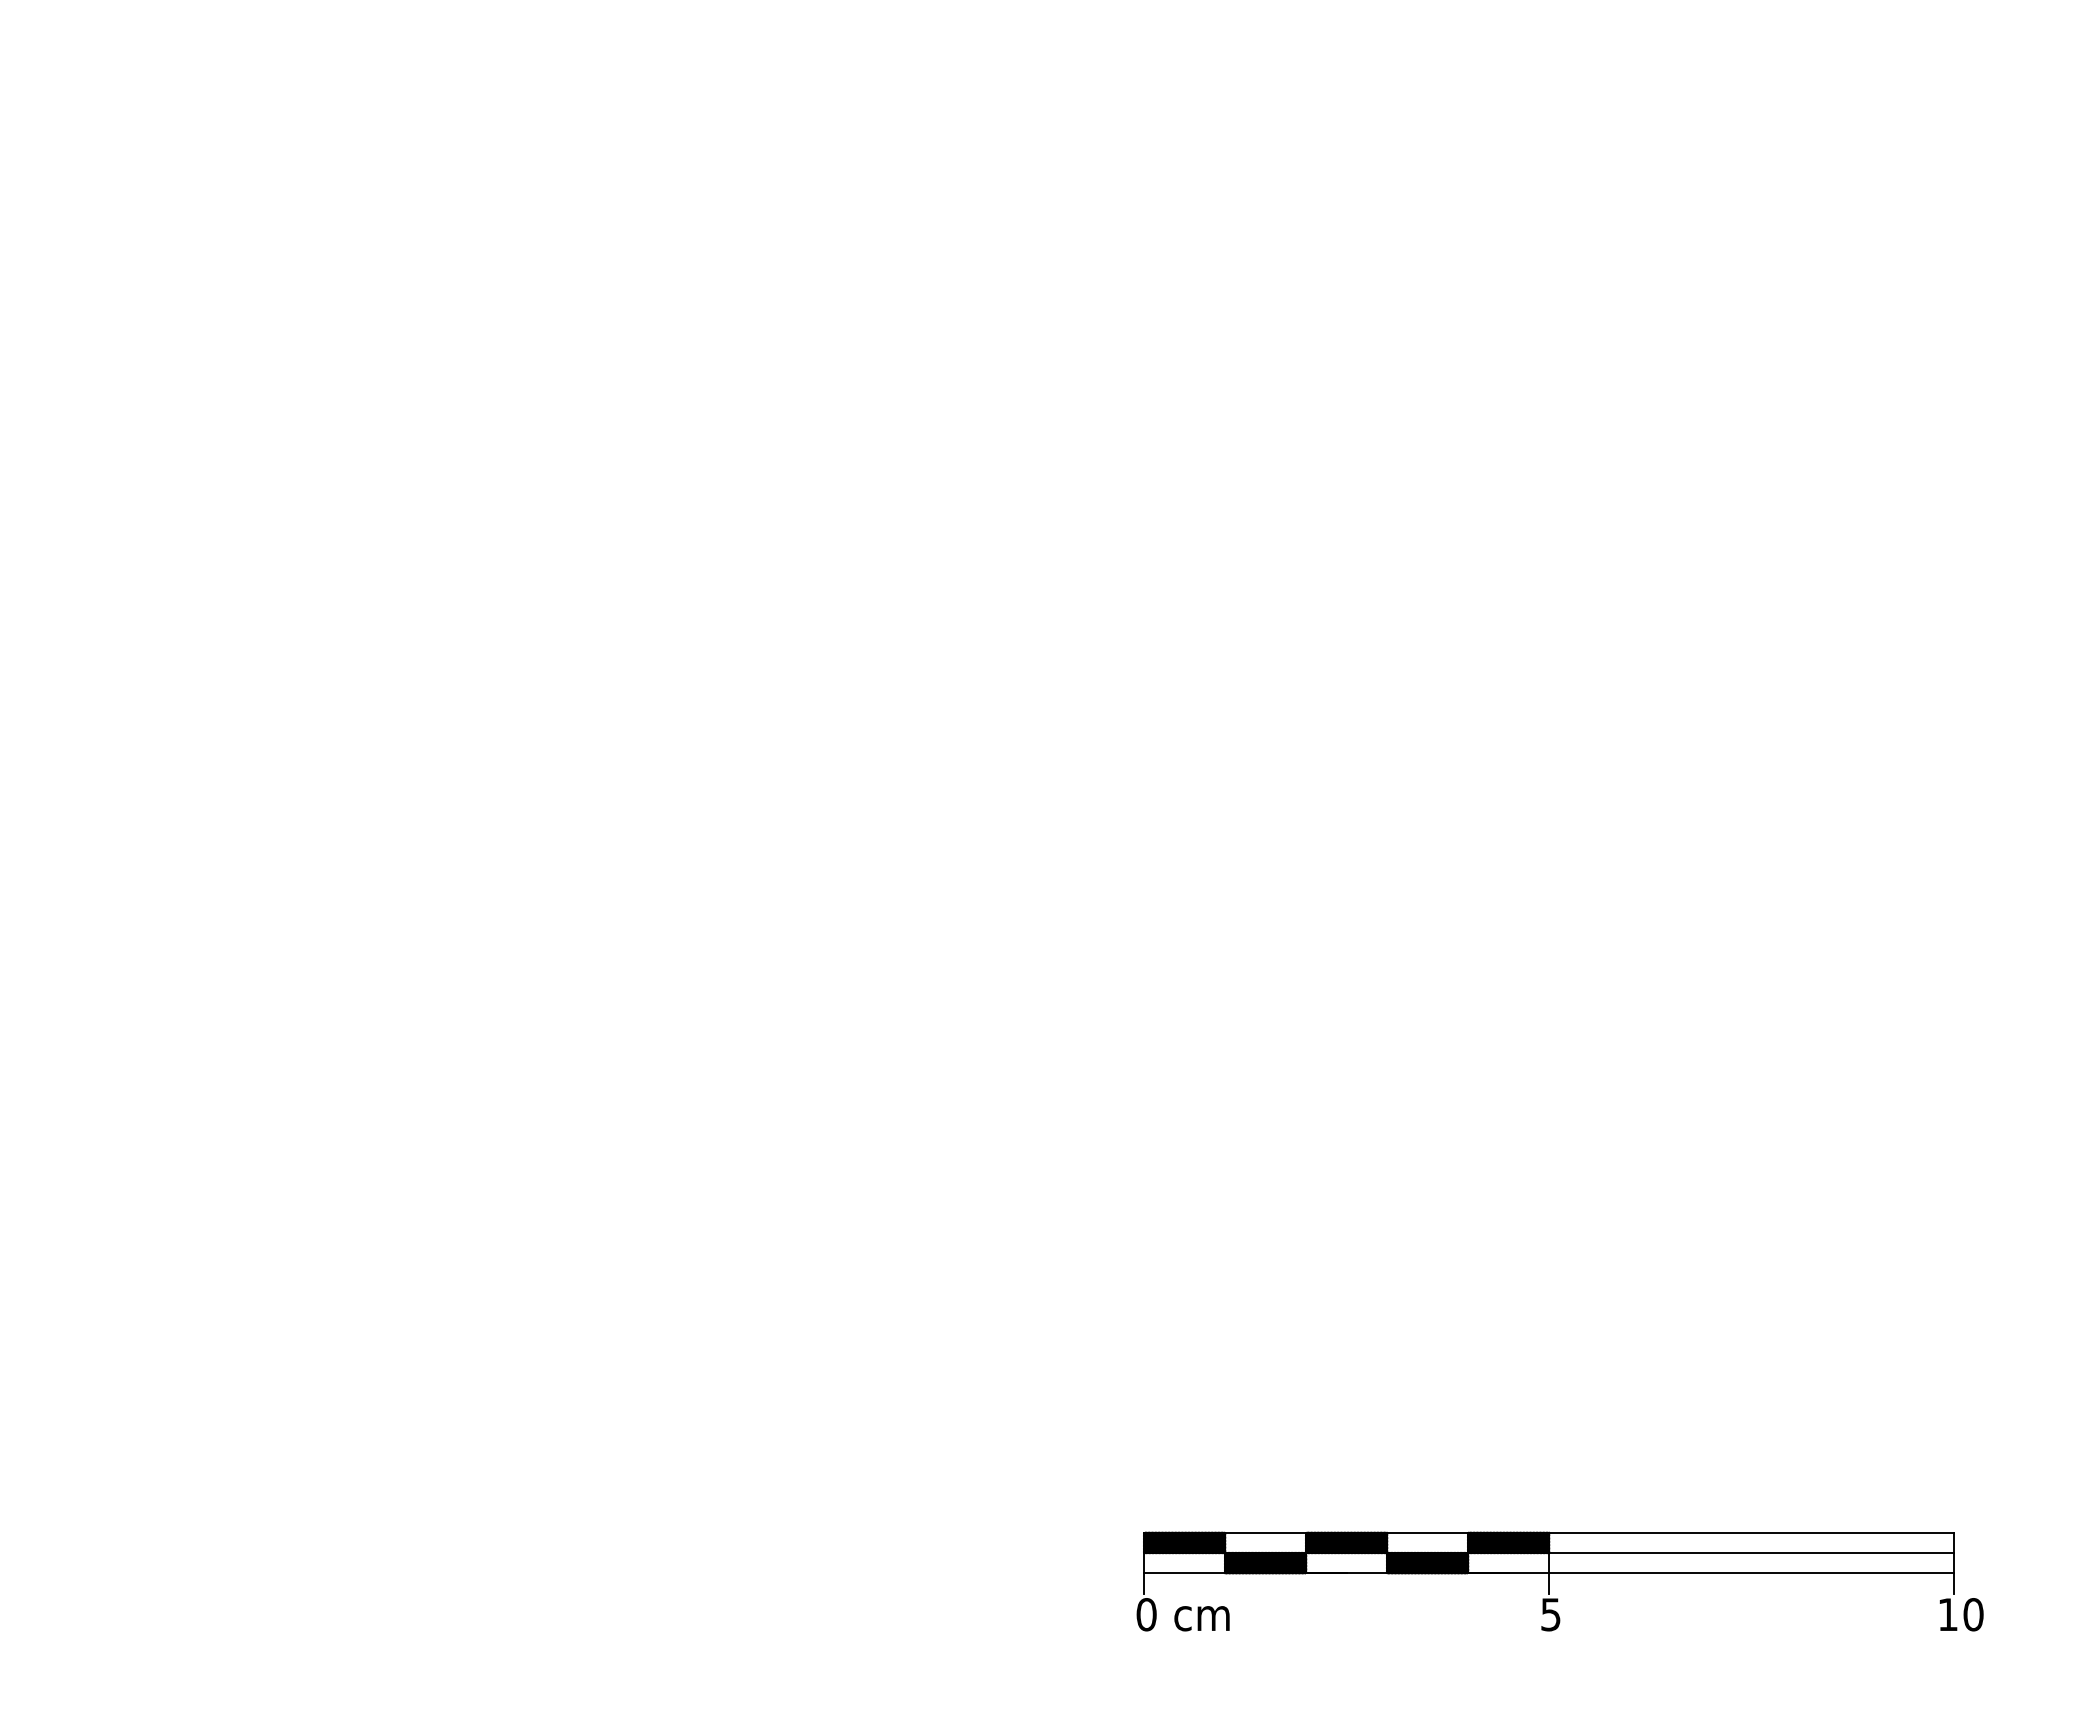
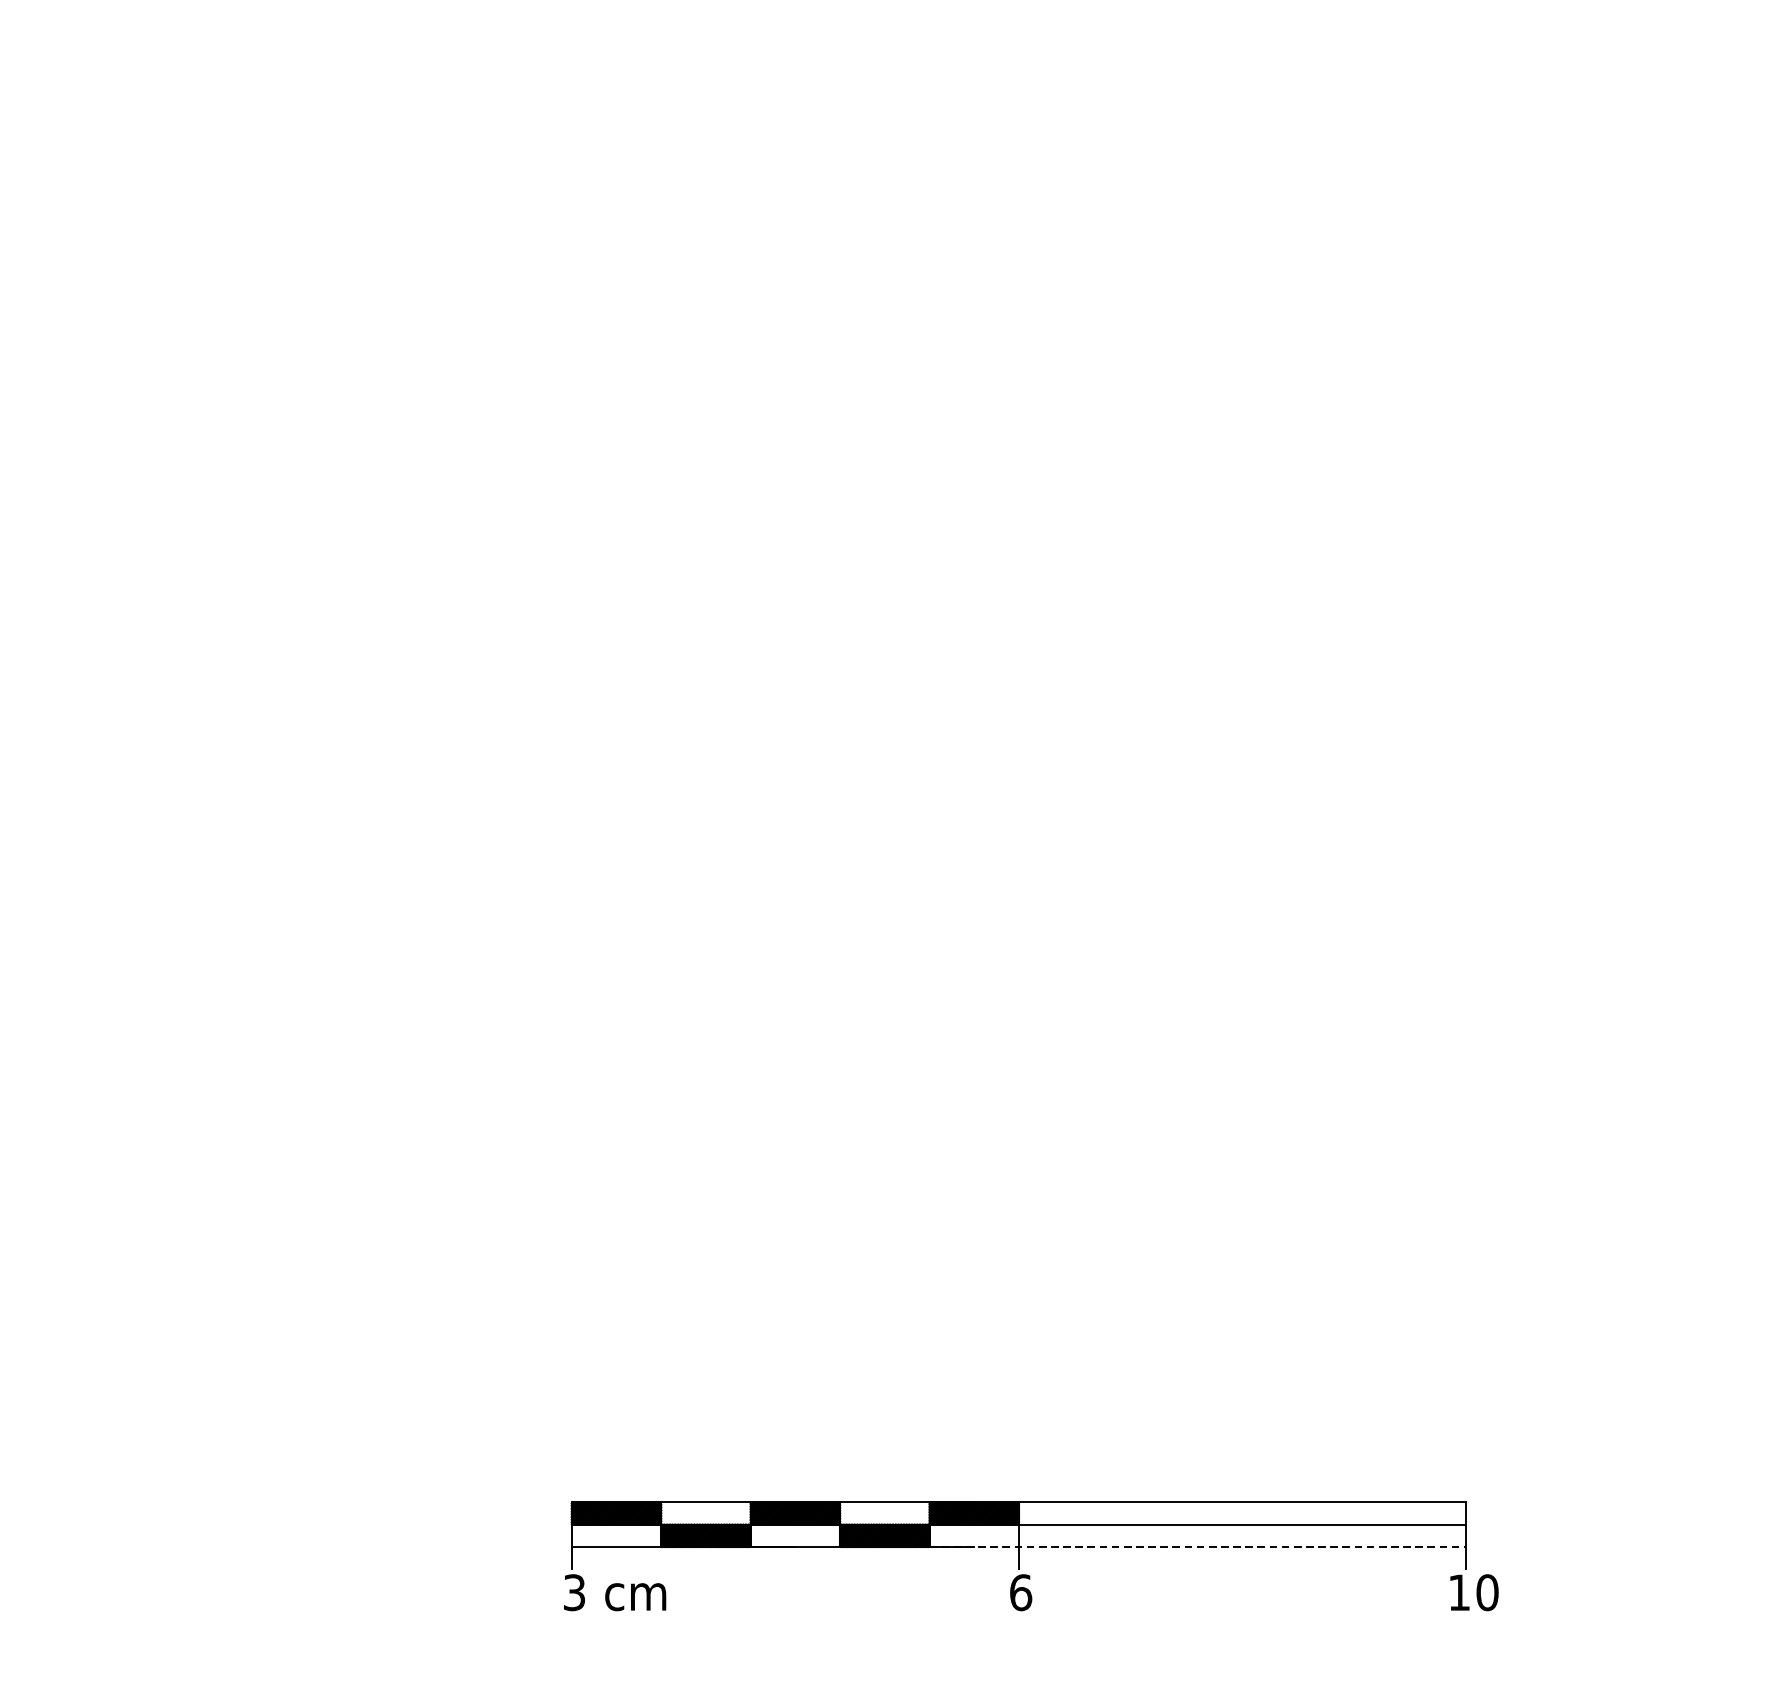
line: (1711, 1573) -> (1198, 1547), solid -> dashed
text: (1146, 1614) -> (574, 1592), 0 -> 3
text: (1551, 1614) -> (1021, 1592), 5 -> 6

